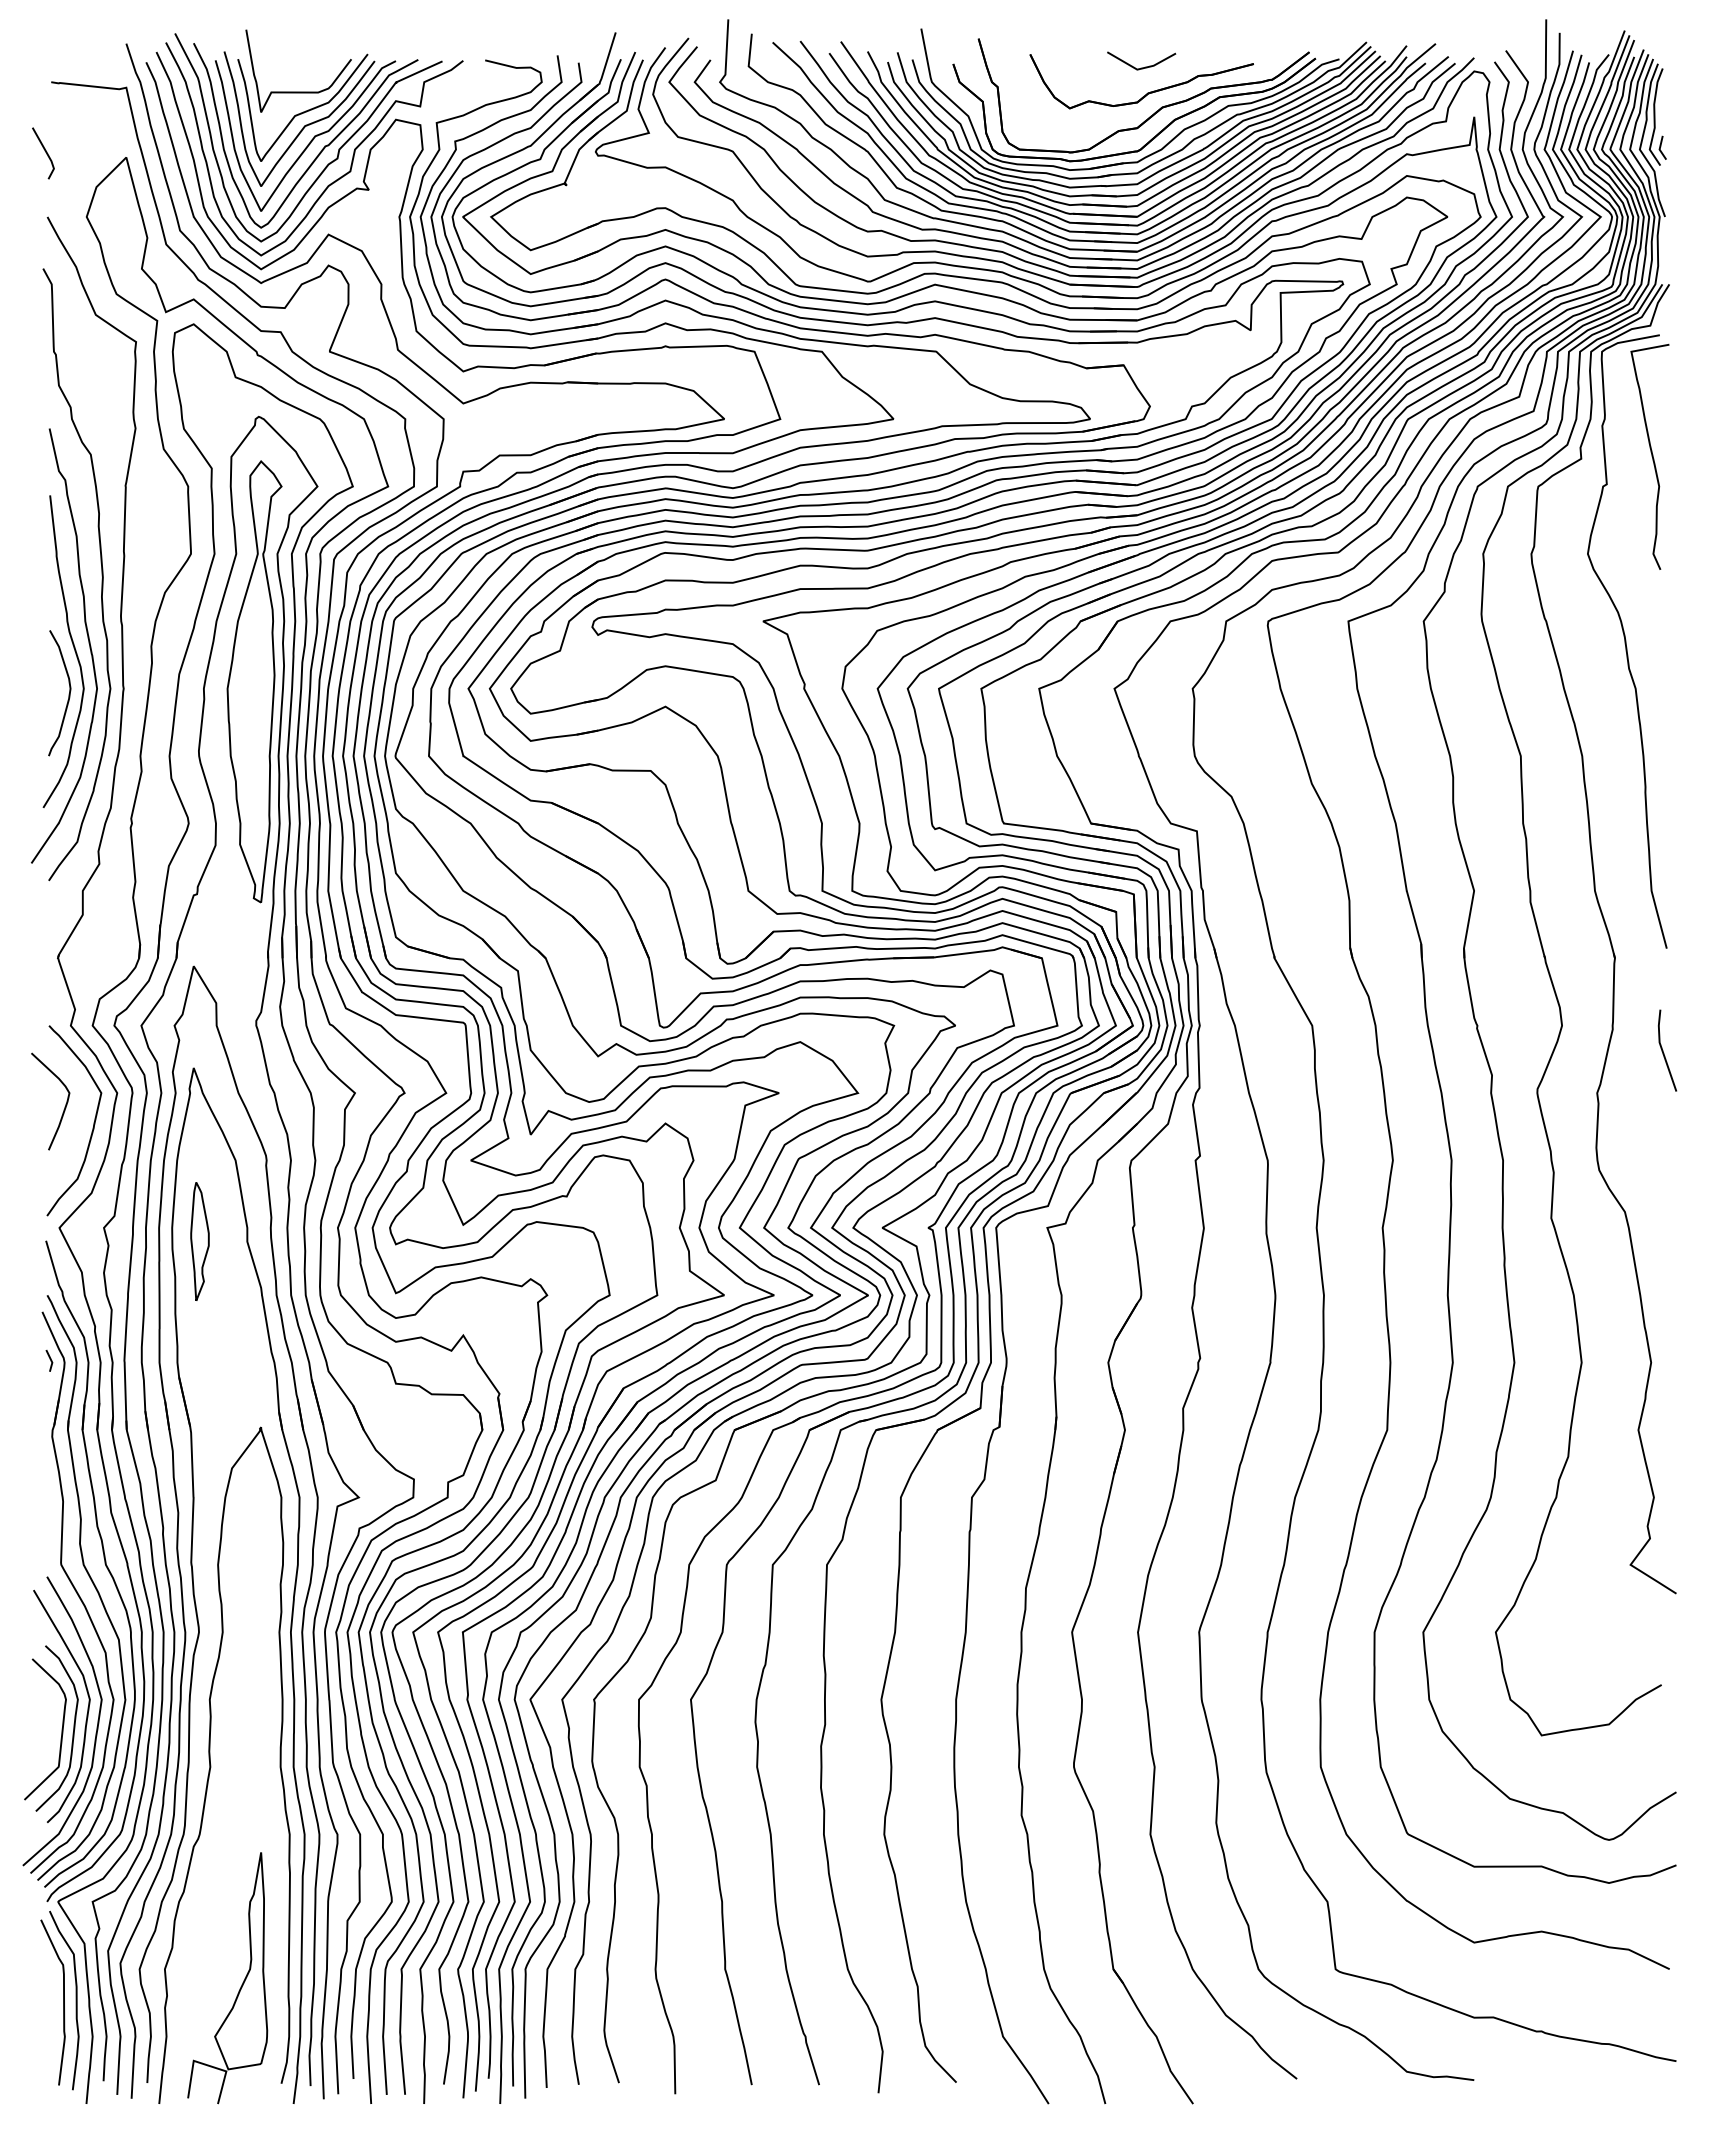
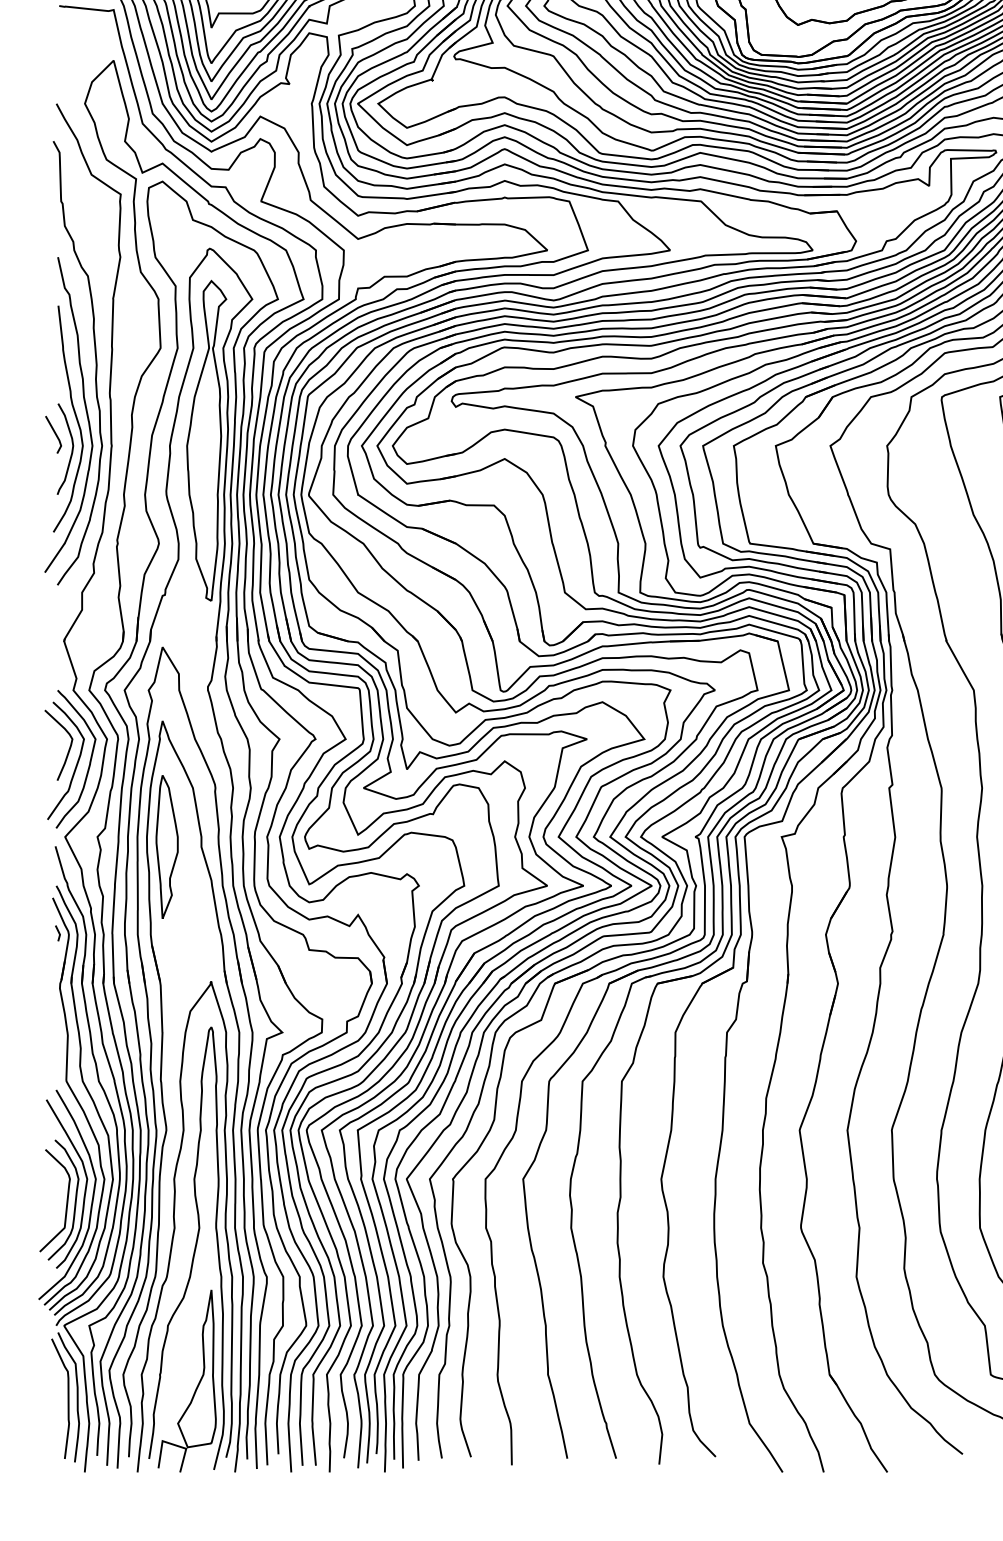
line: (44, 151) -> (54, 433), moved
curve: (74, 1128) -> (76, 764), added
part: (199, 1241) -> (166, 846), size x1.67
curve: (237, 1796) -> (194, 1249), added

